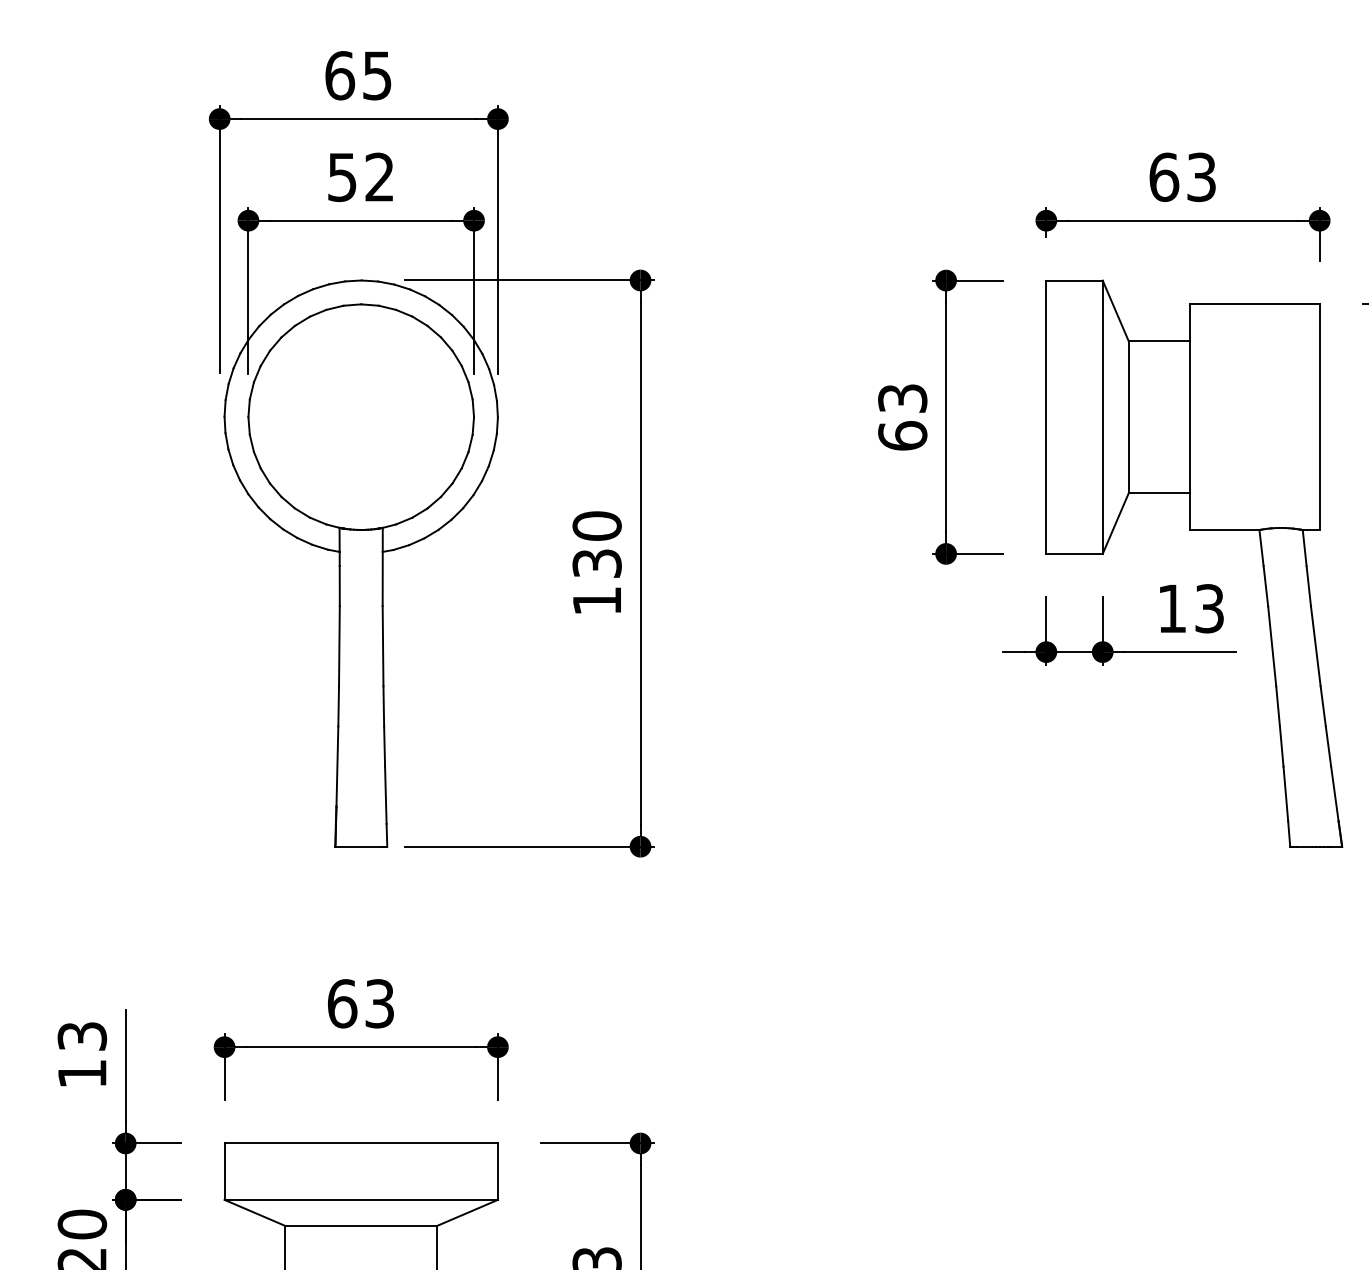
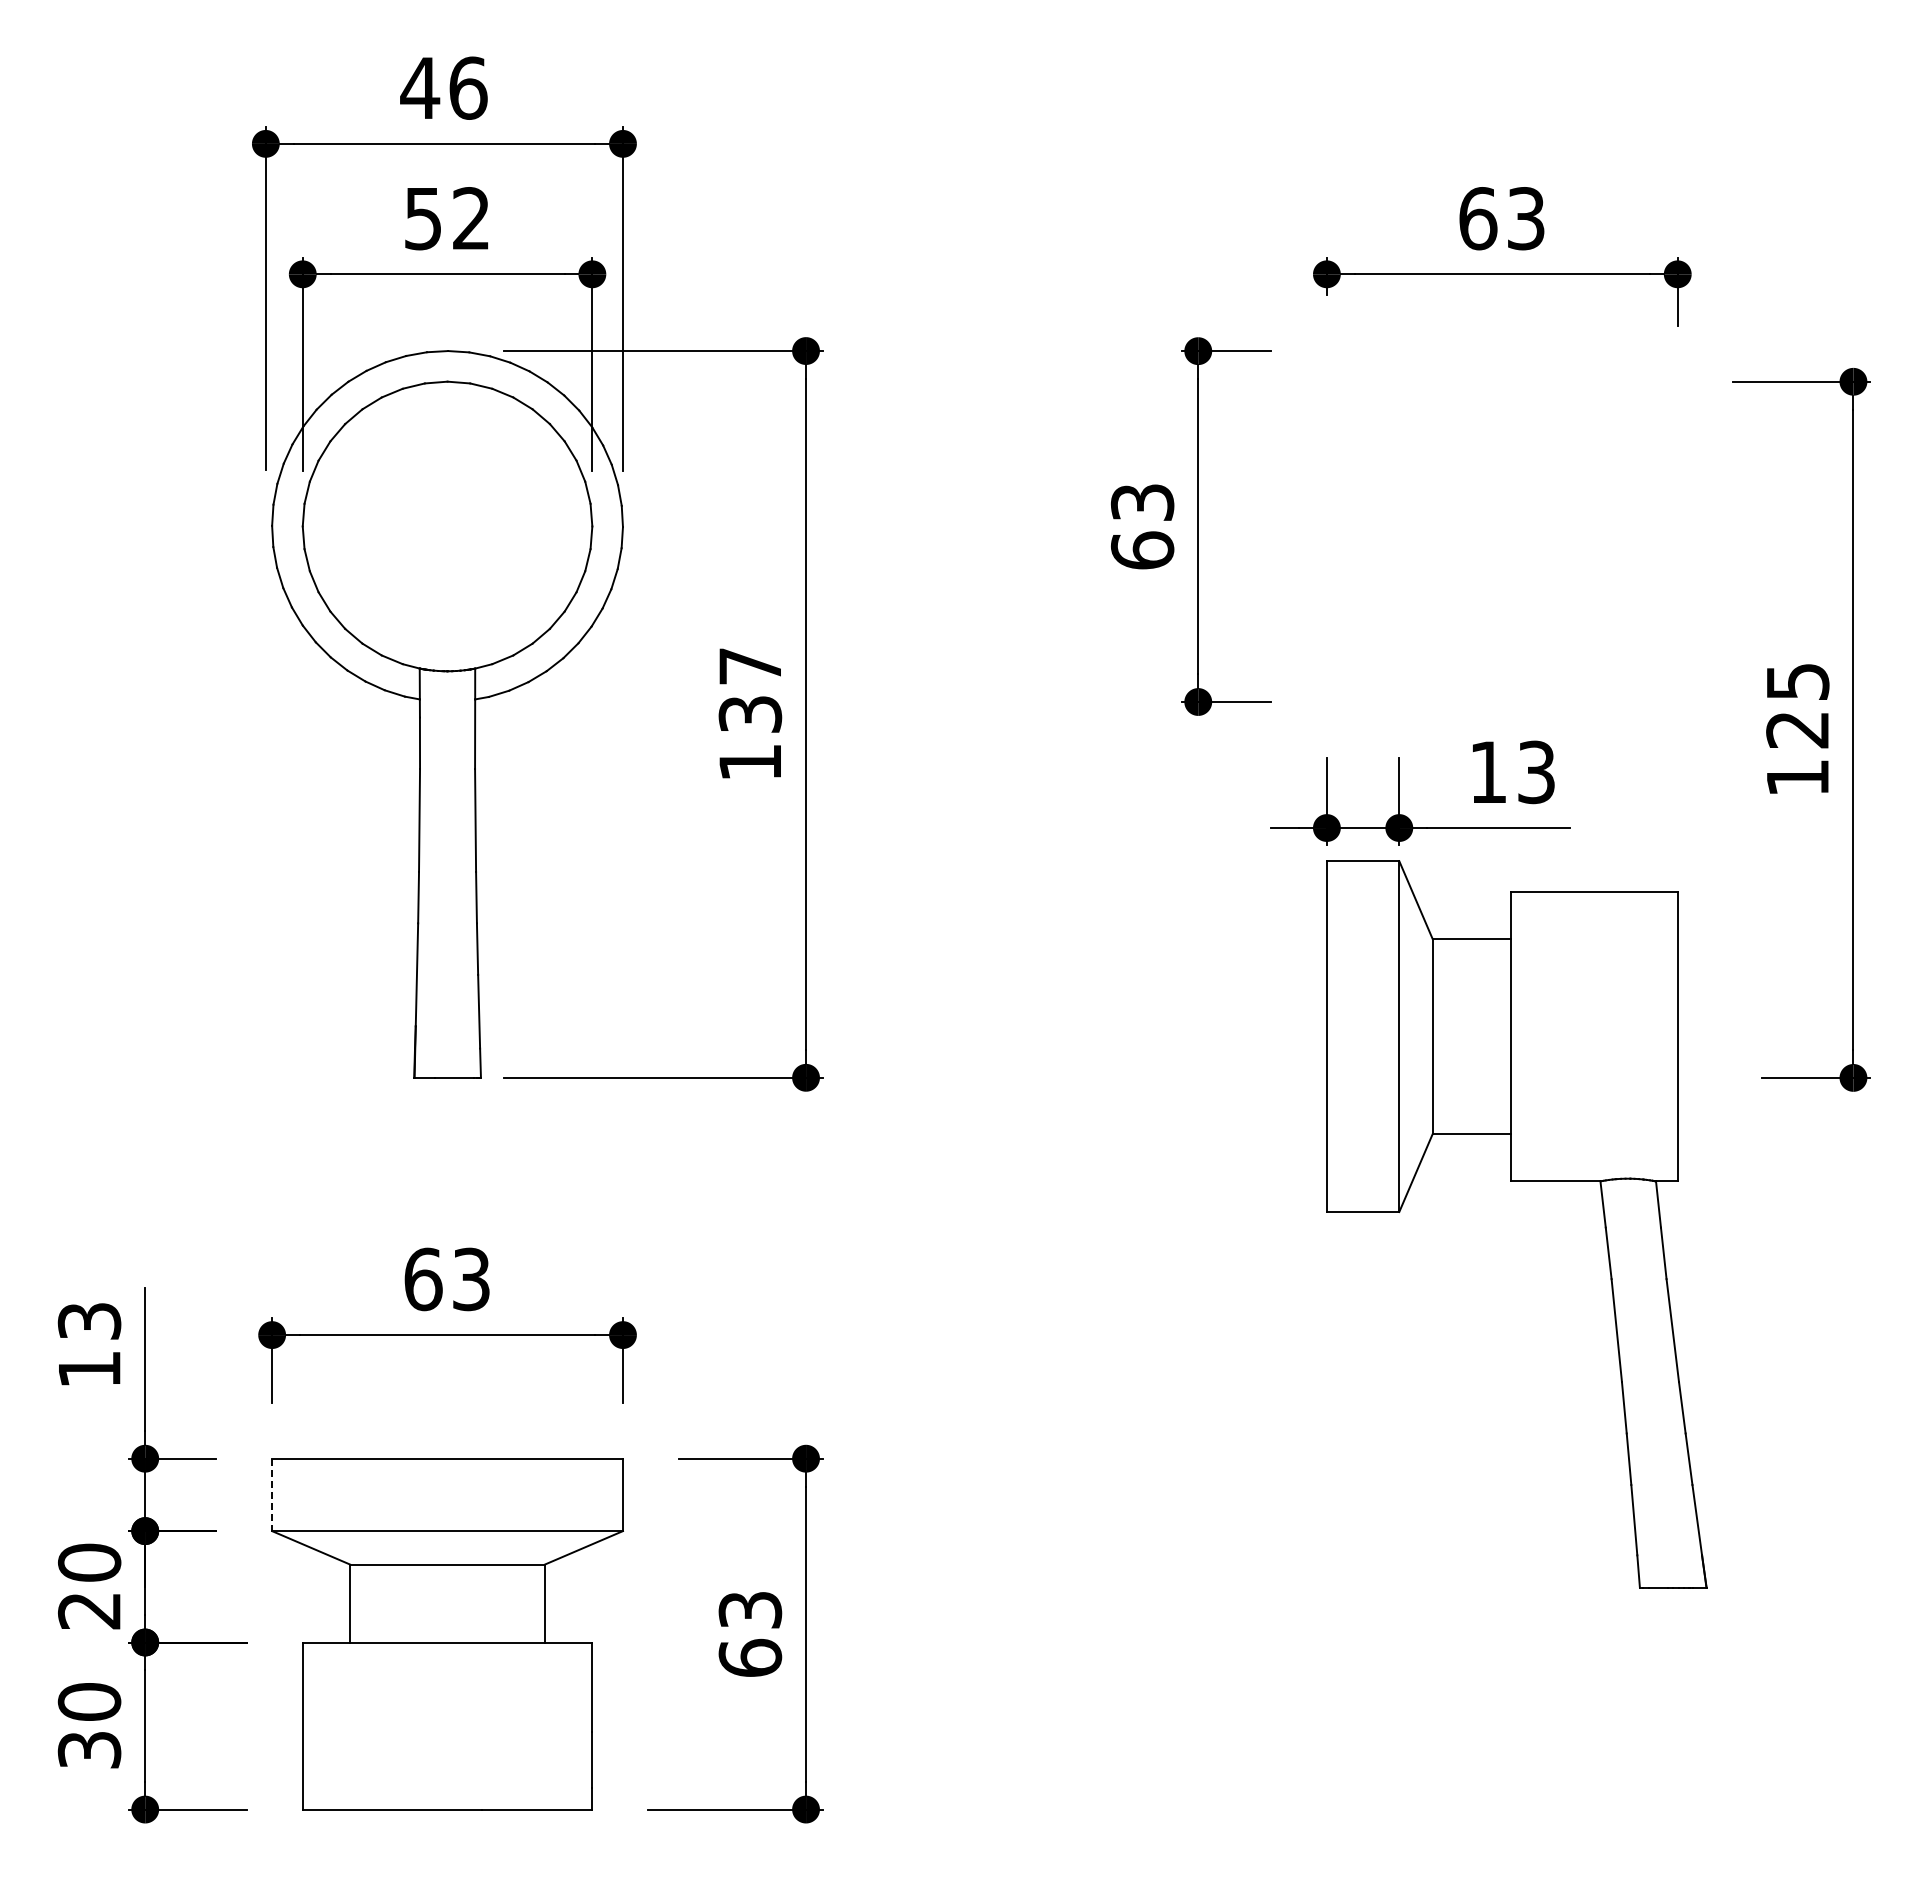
text: (358, 75) -> (443, 87), 65 -> 46
text: (597, 526) -> (750, 666), 130 -> 137
part: (1194, 530) -> (1516, 1181), moved
line: (224, 1172) -> (272, 1495), solid -> dashed

